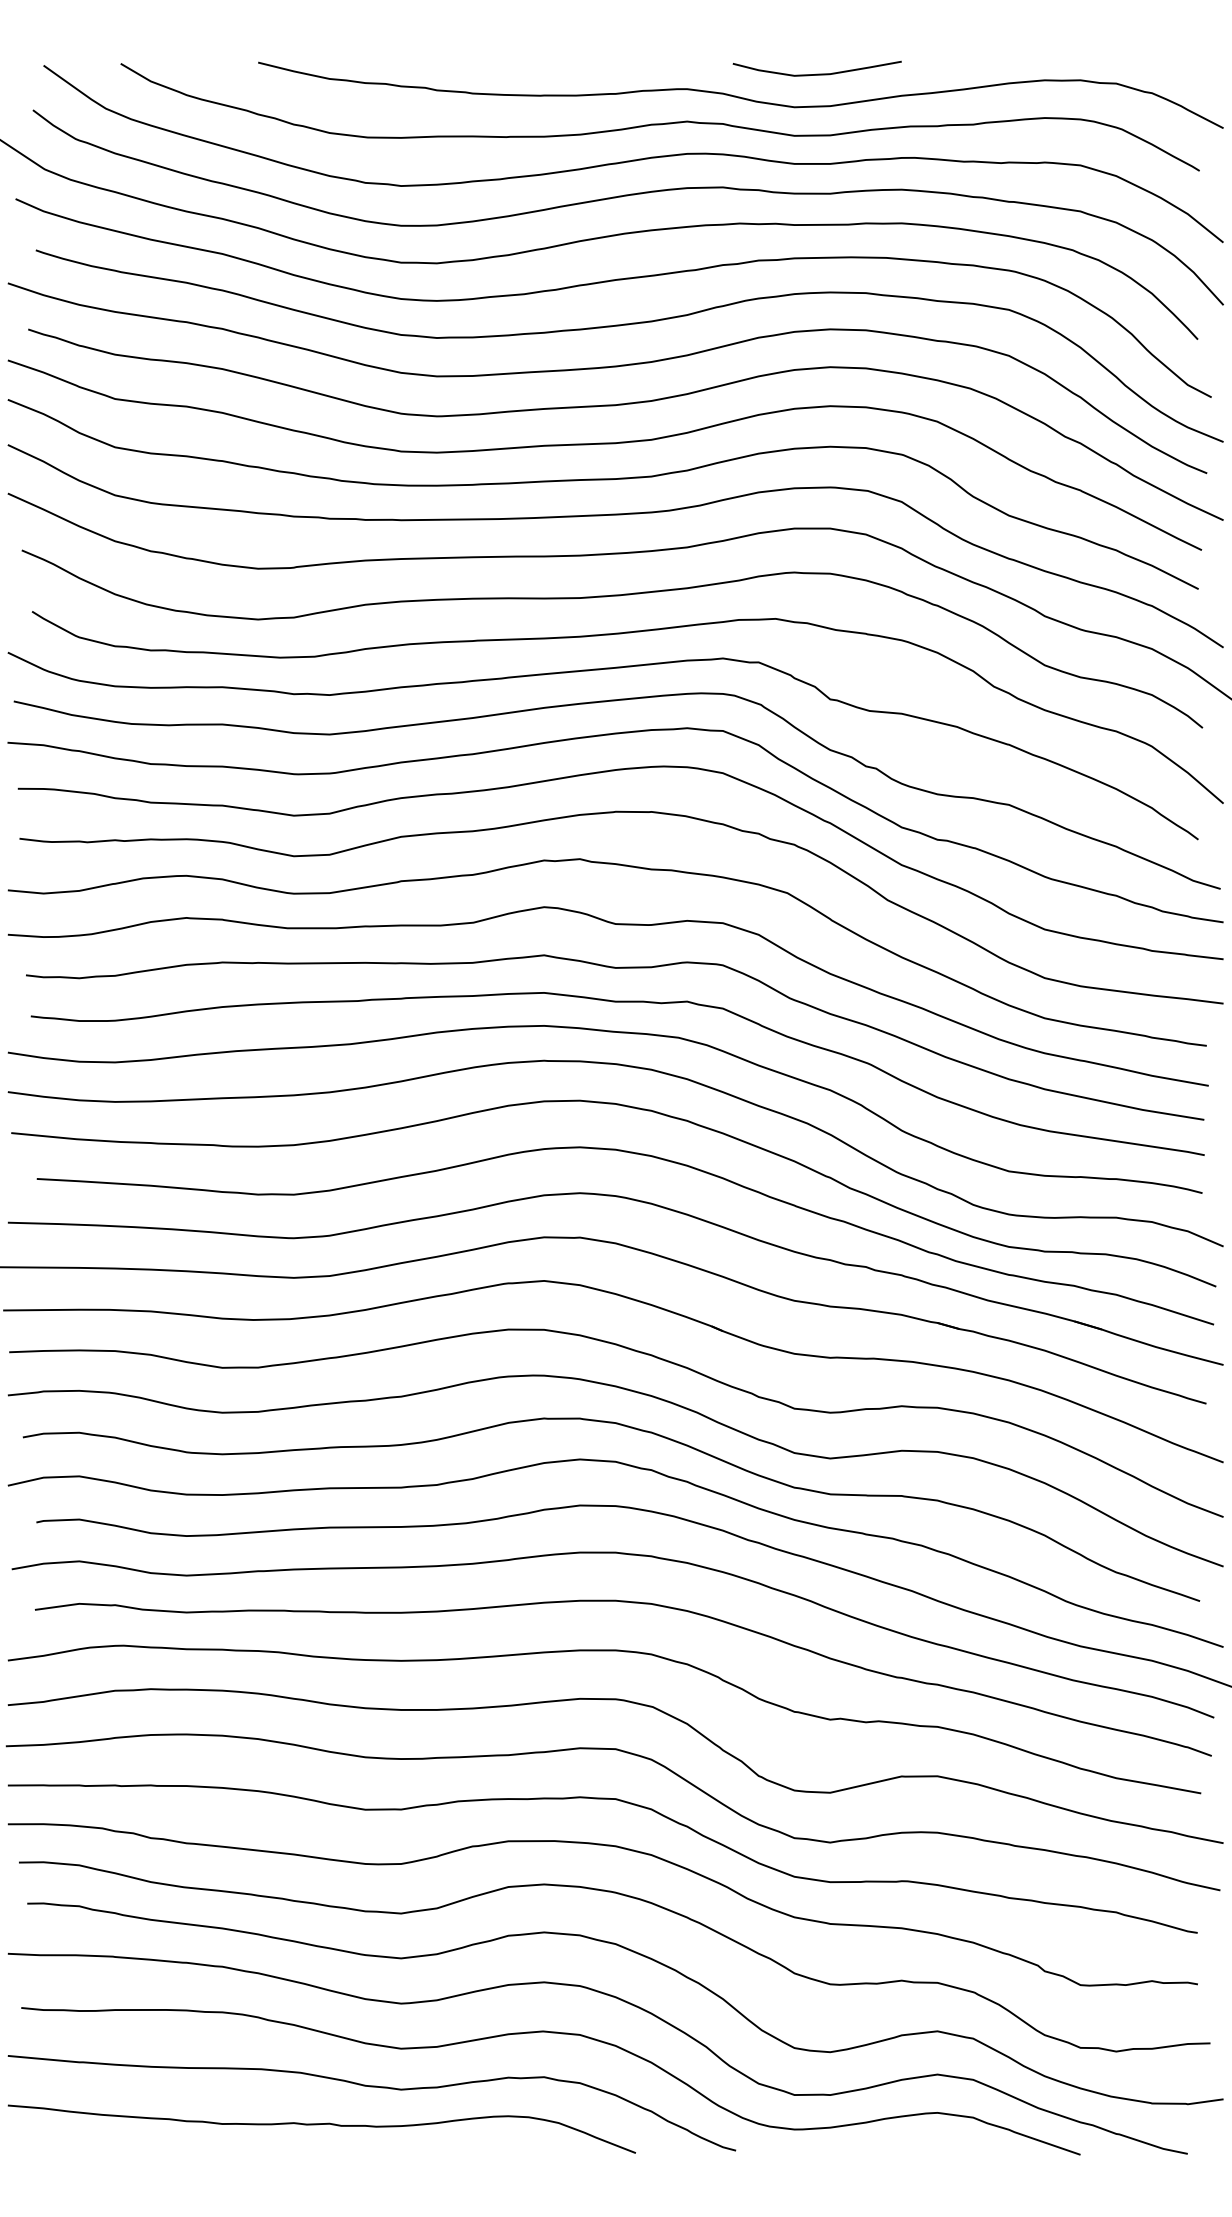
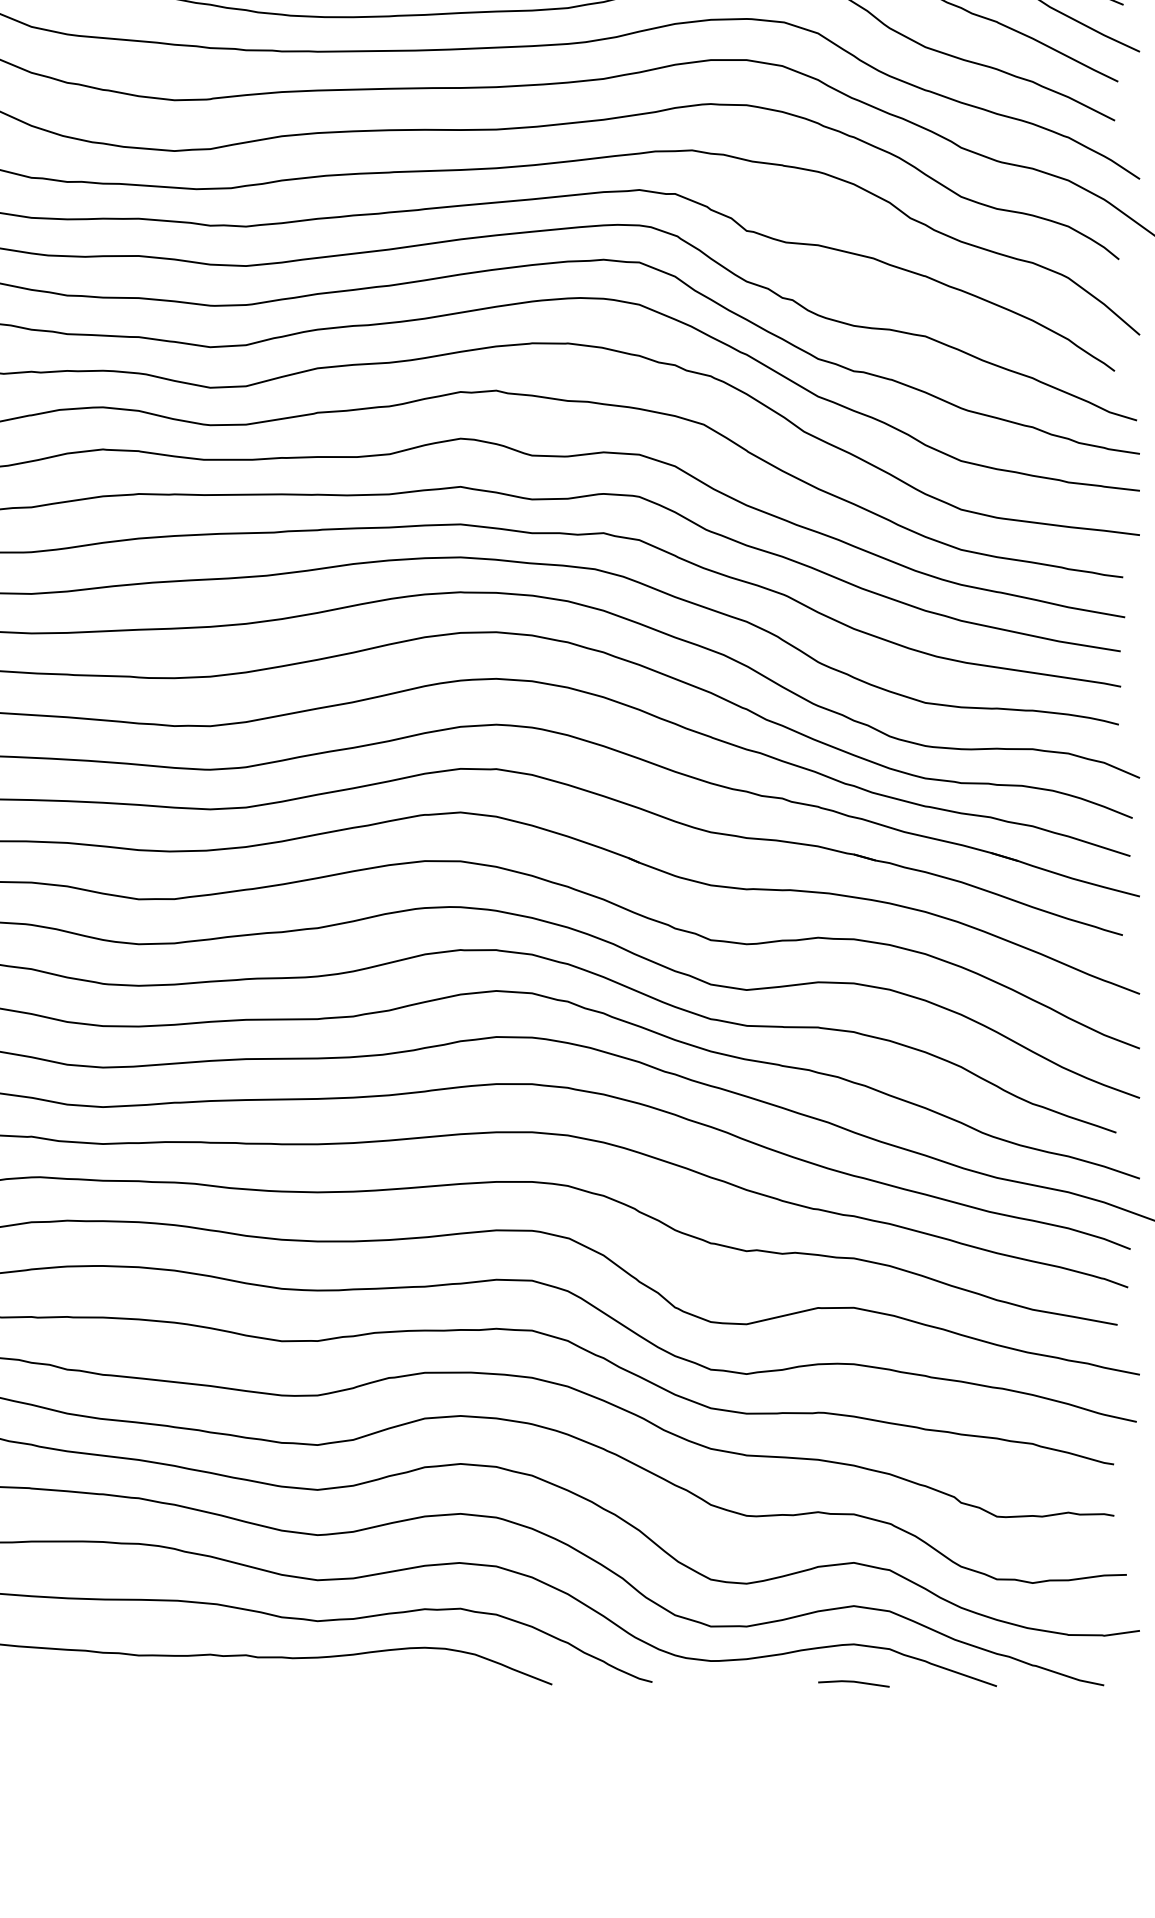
line: (937, 2151) -> (853, 1683), added

